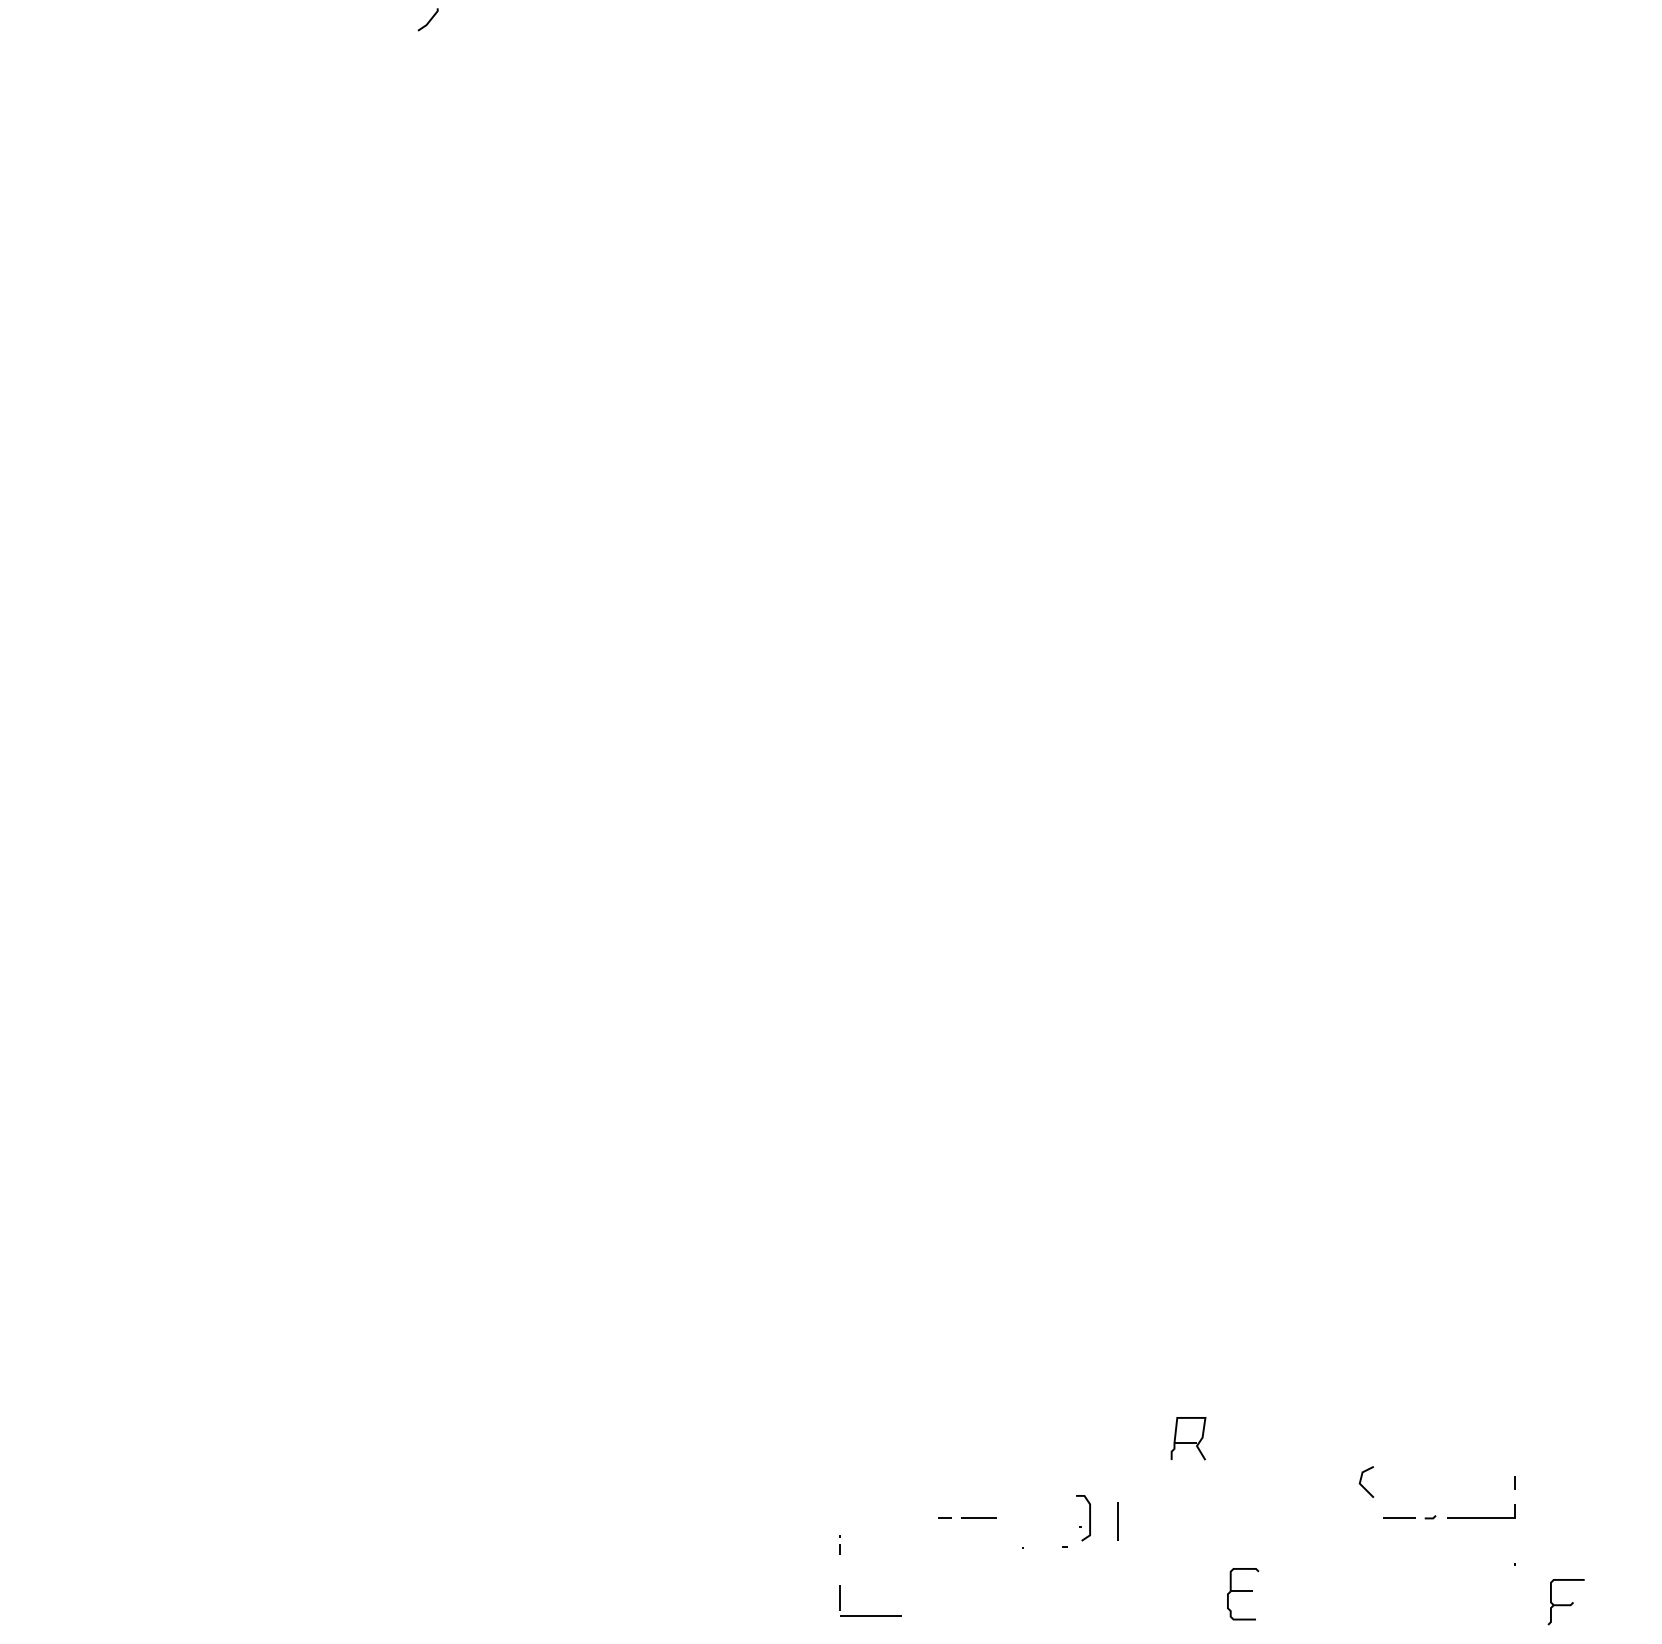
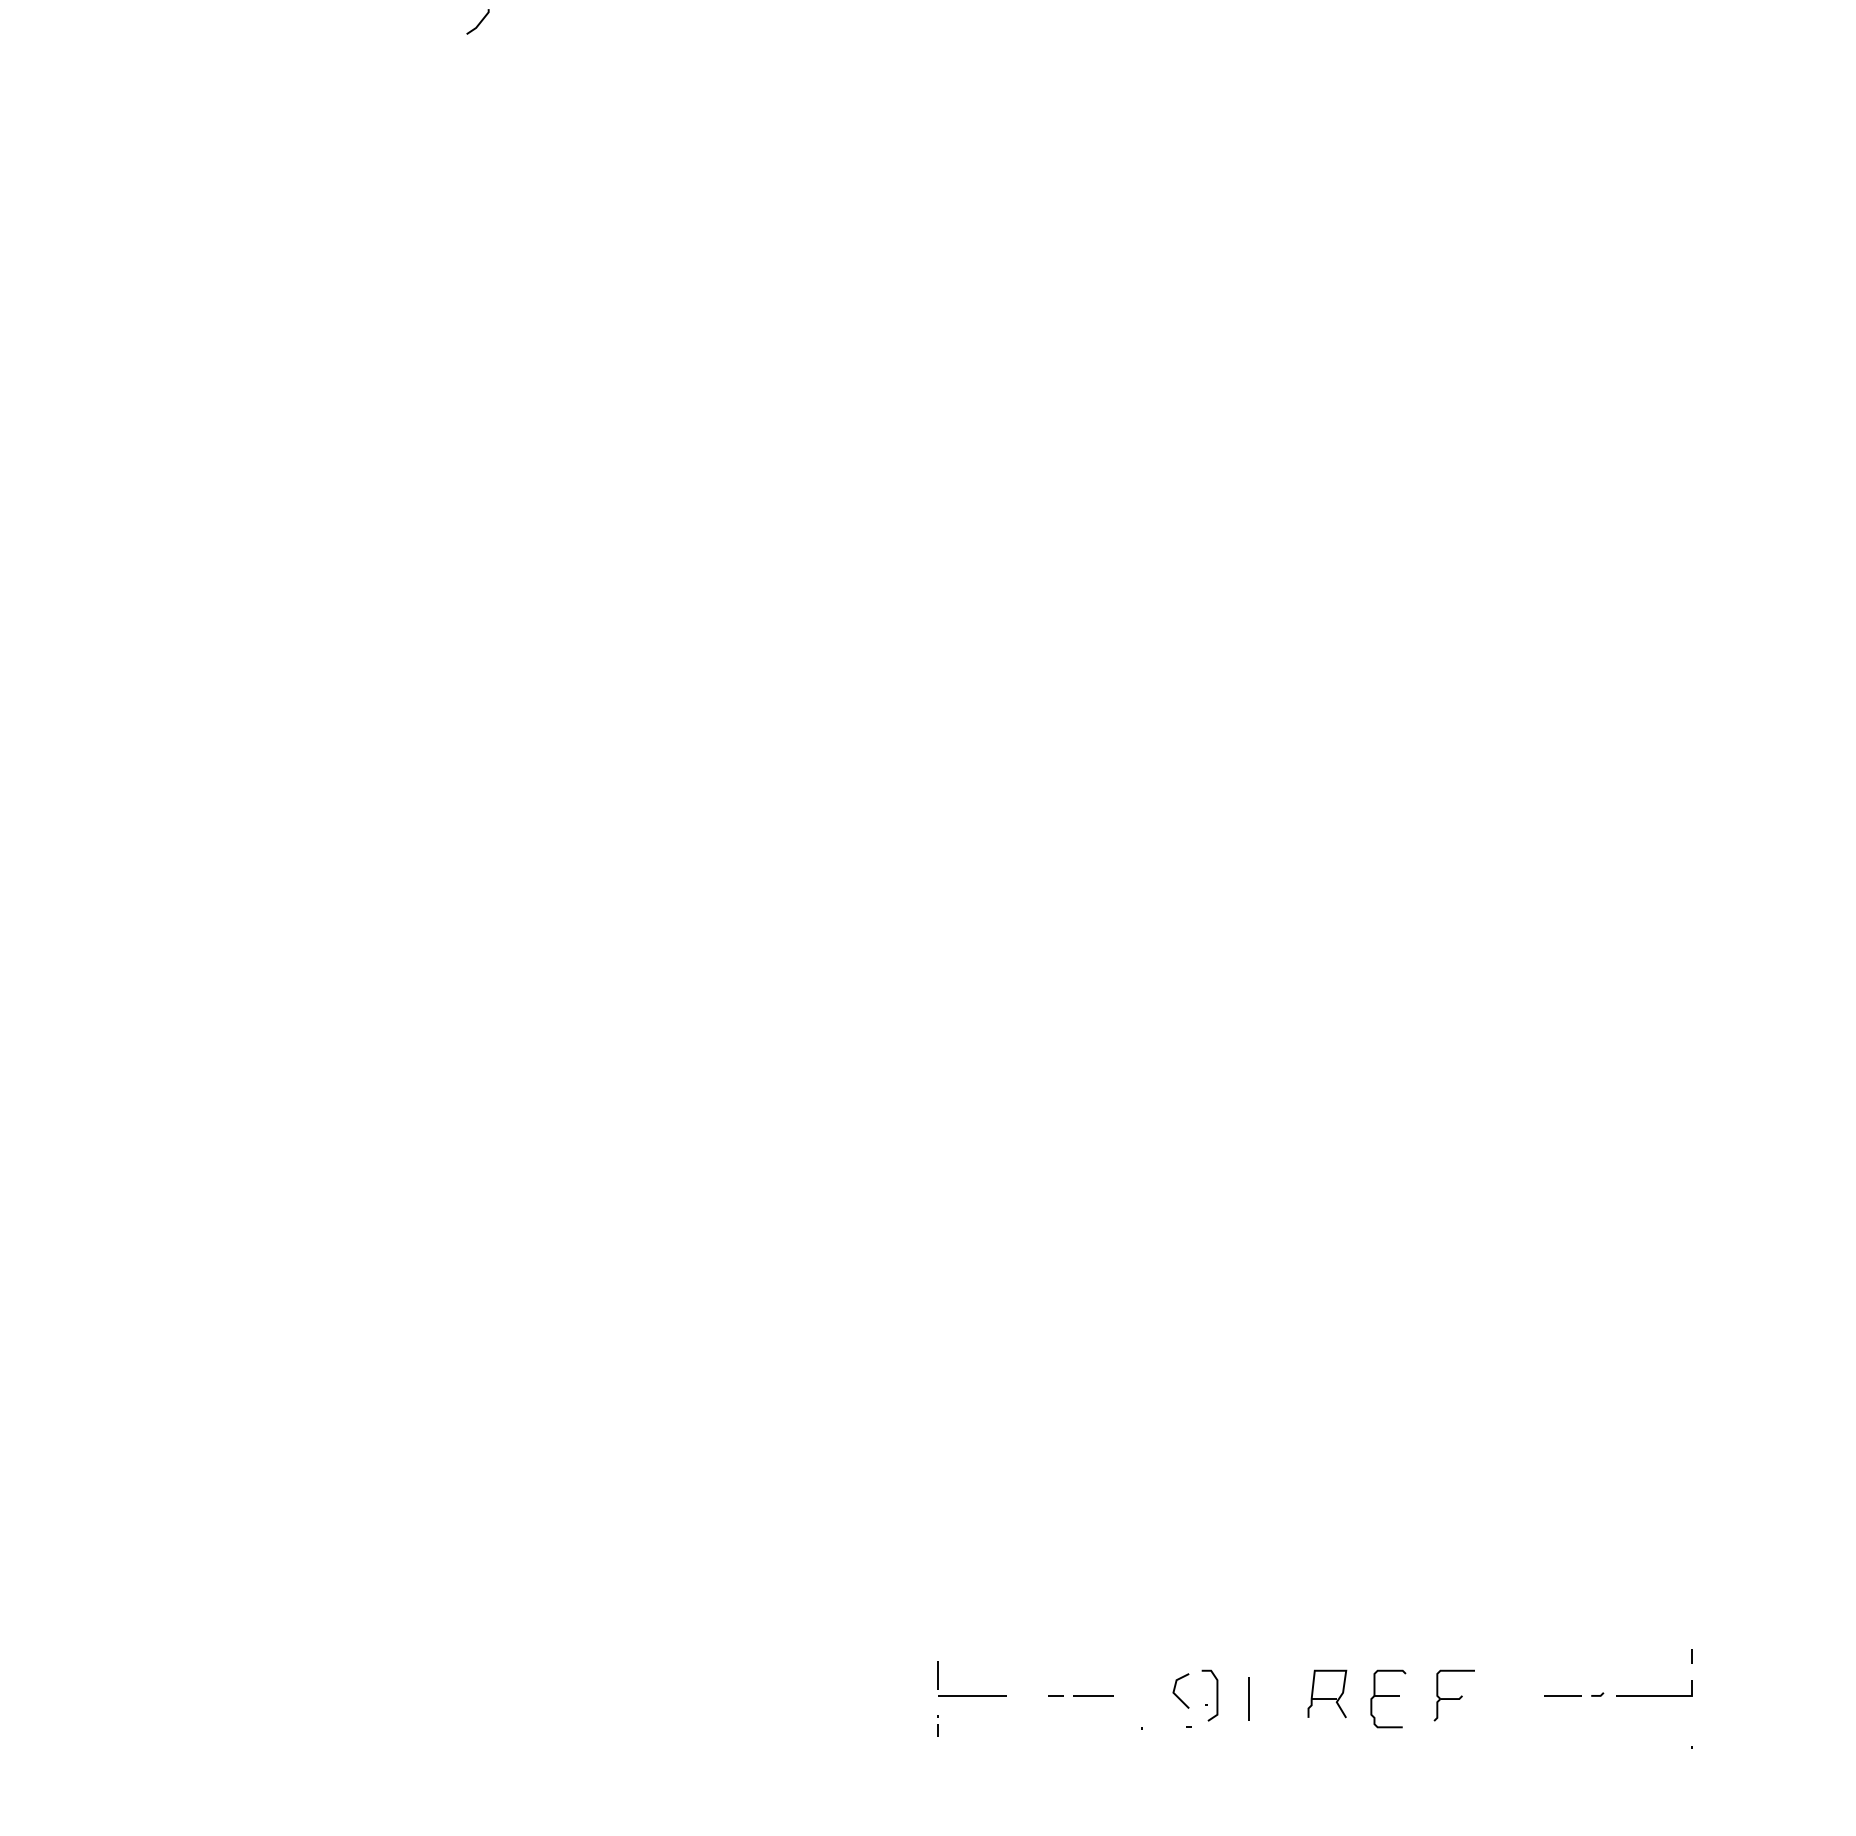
part: (1188, 1438) -> (1327, 1693), moved
line: (1361, 1481) -> (1175, 1690), moved
part: (1243, 1594) -> (1388, 1699), moved
part: (1565, 1602) -> (1453, 1695), moved
part: (870, 1615) -> (972, 1694), moved

